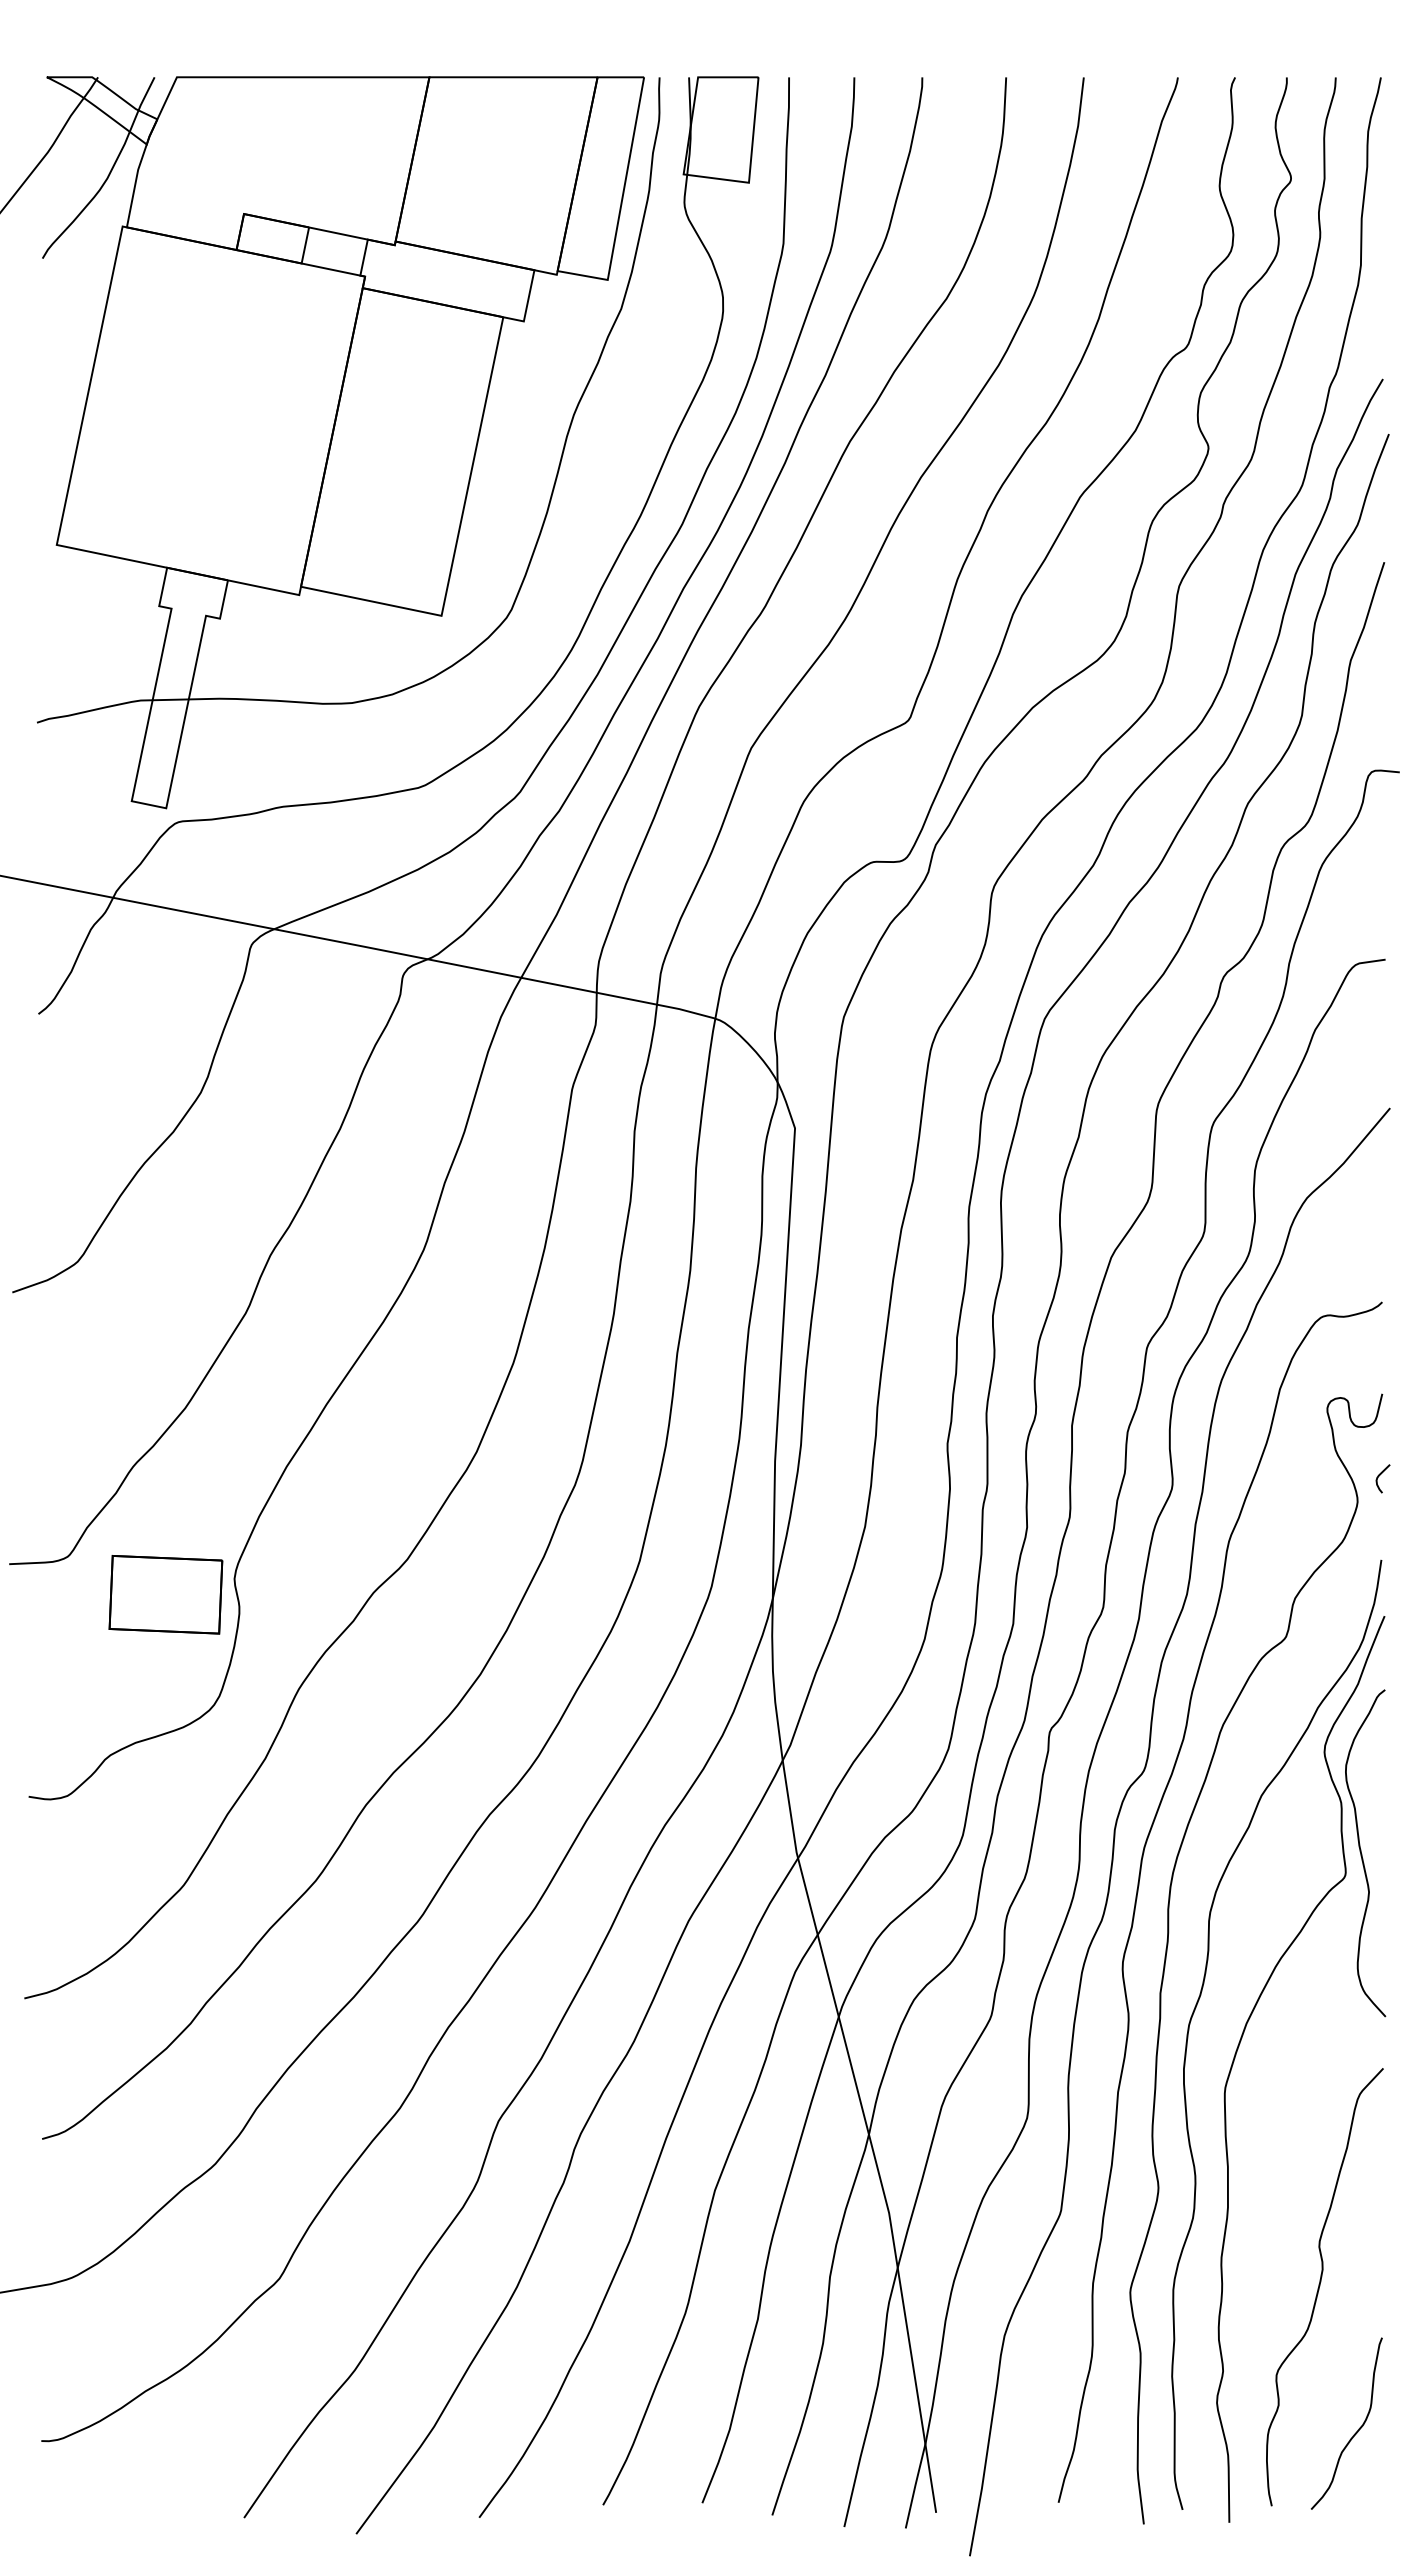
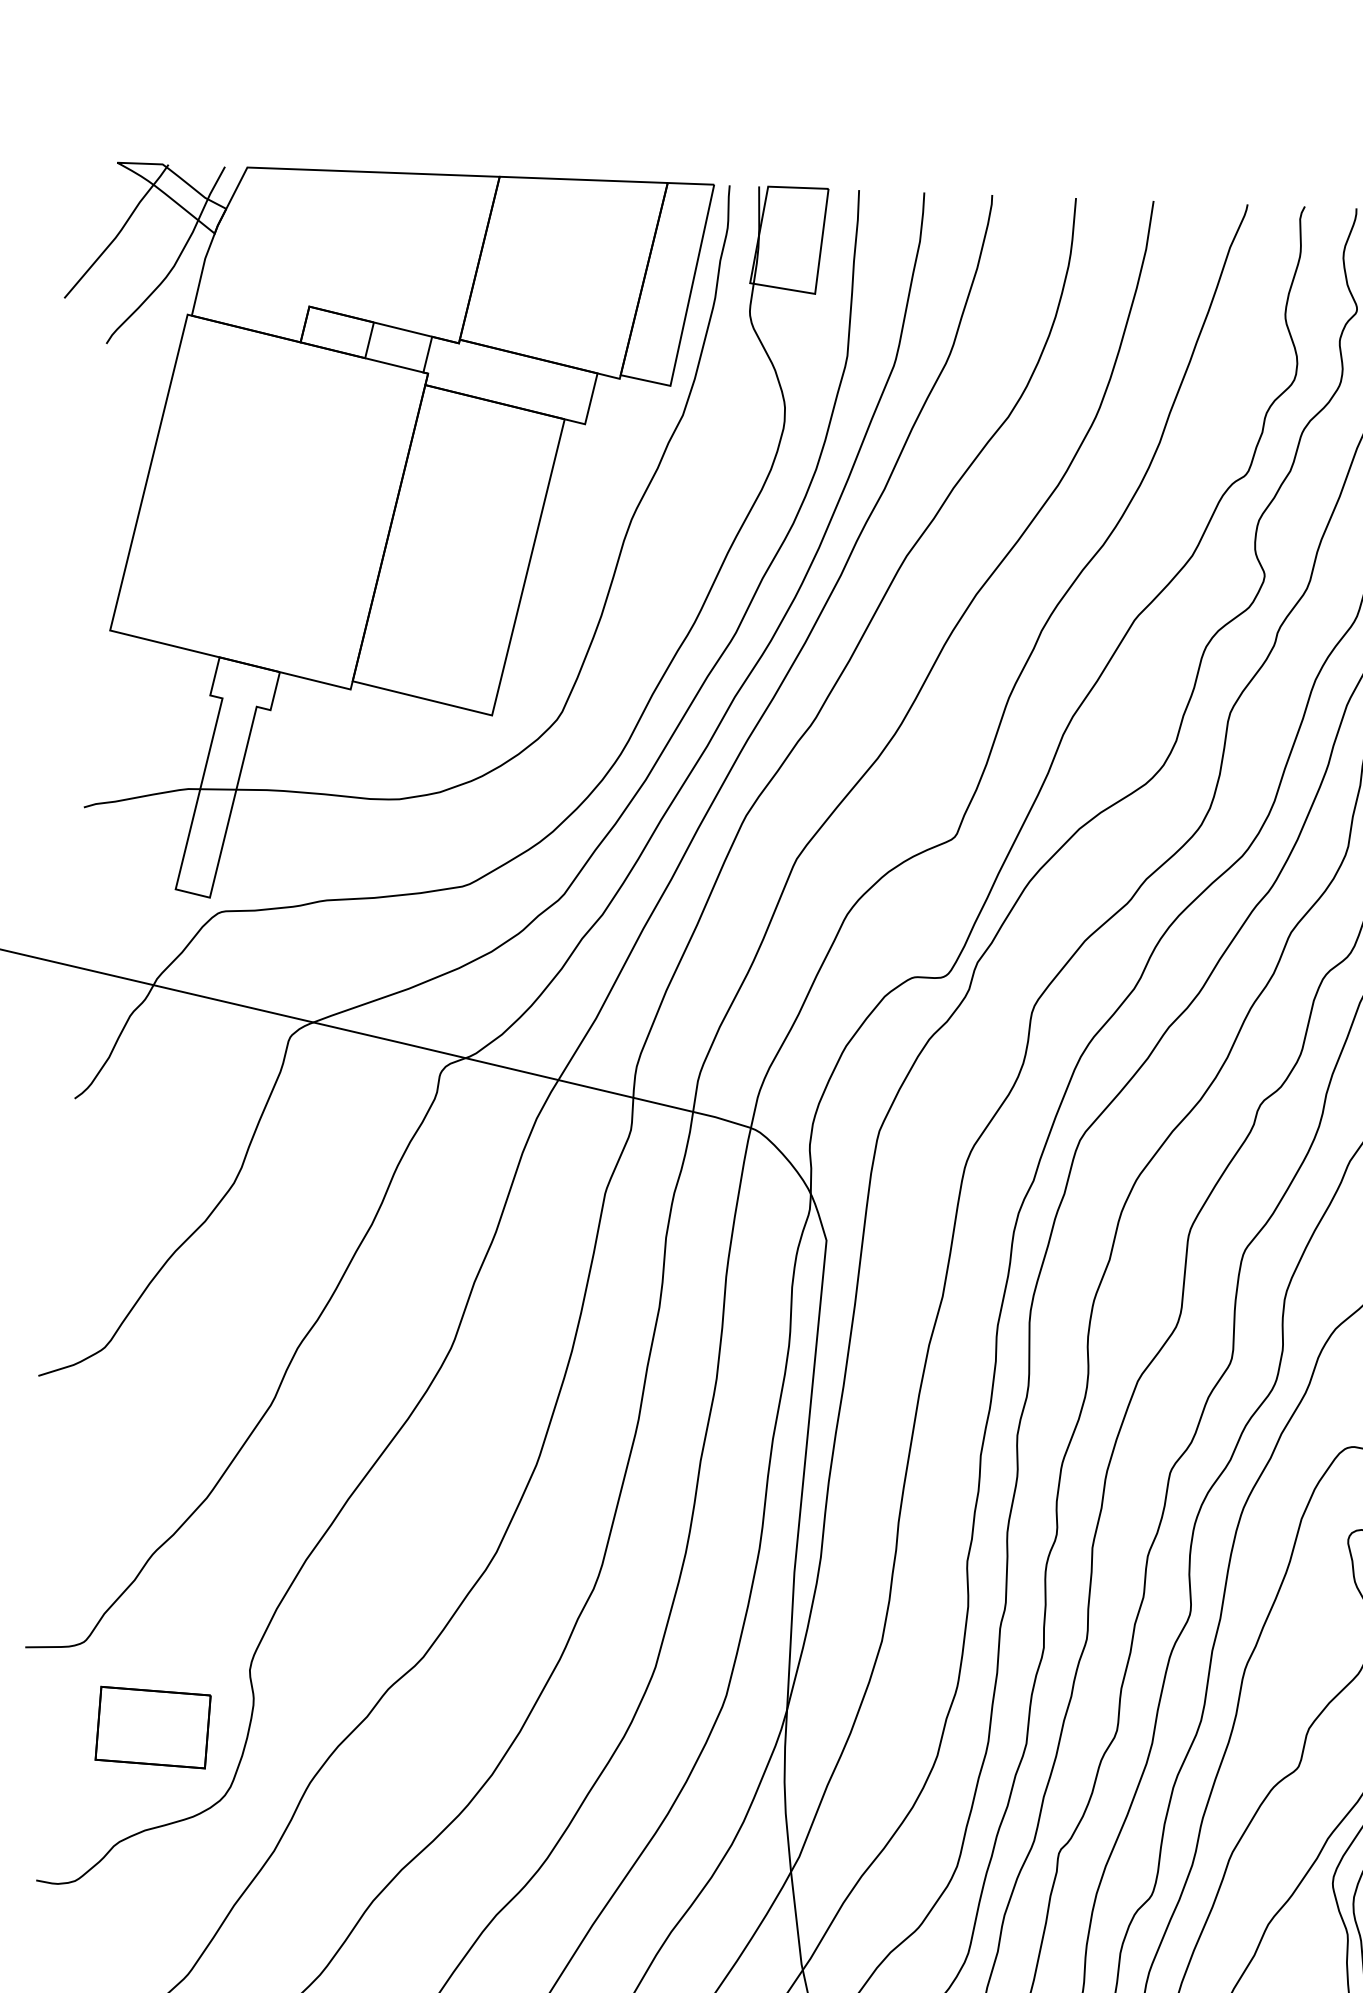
part: (165, 1594) -> (152, 1727), moved

